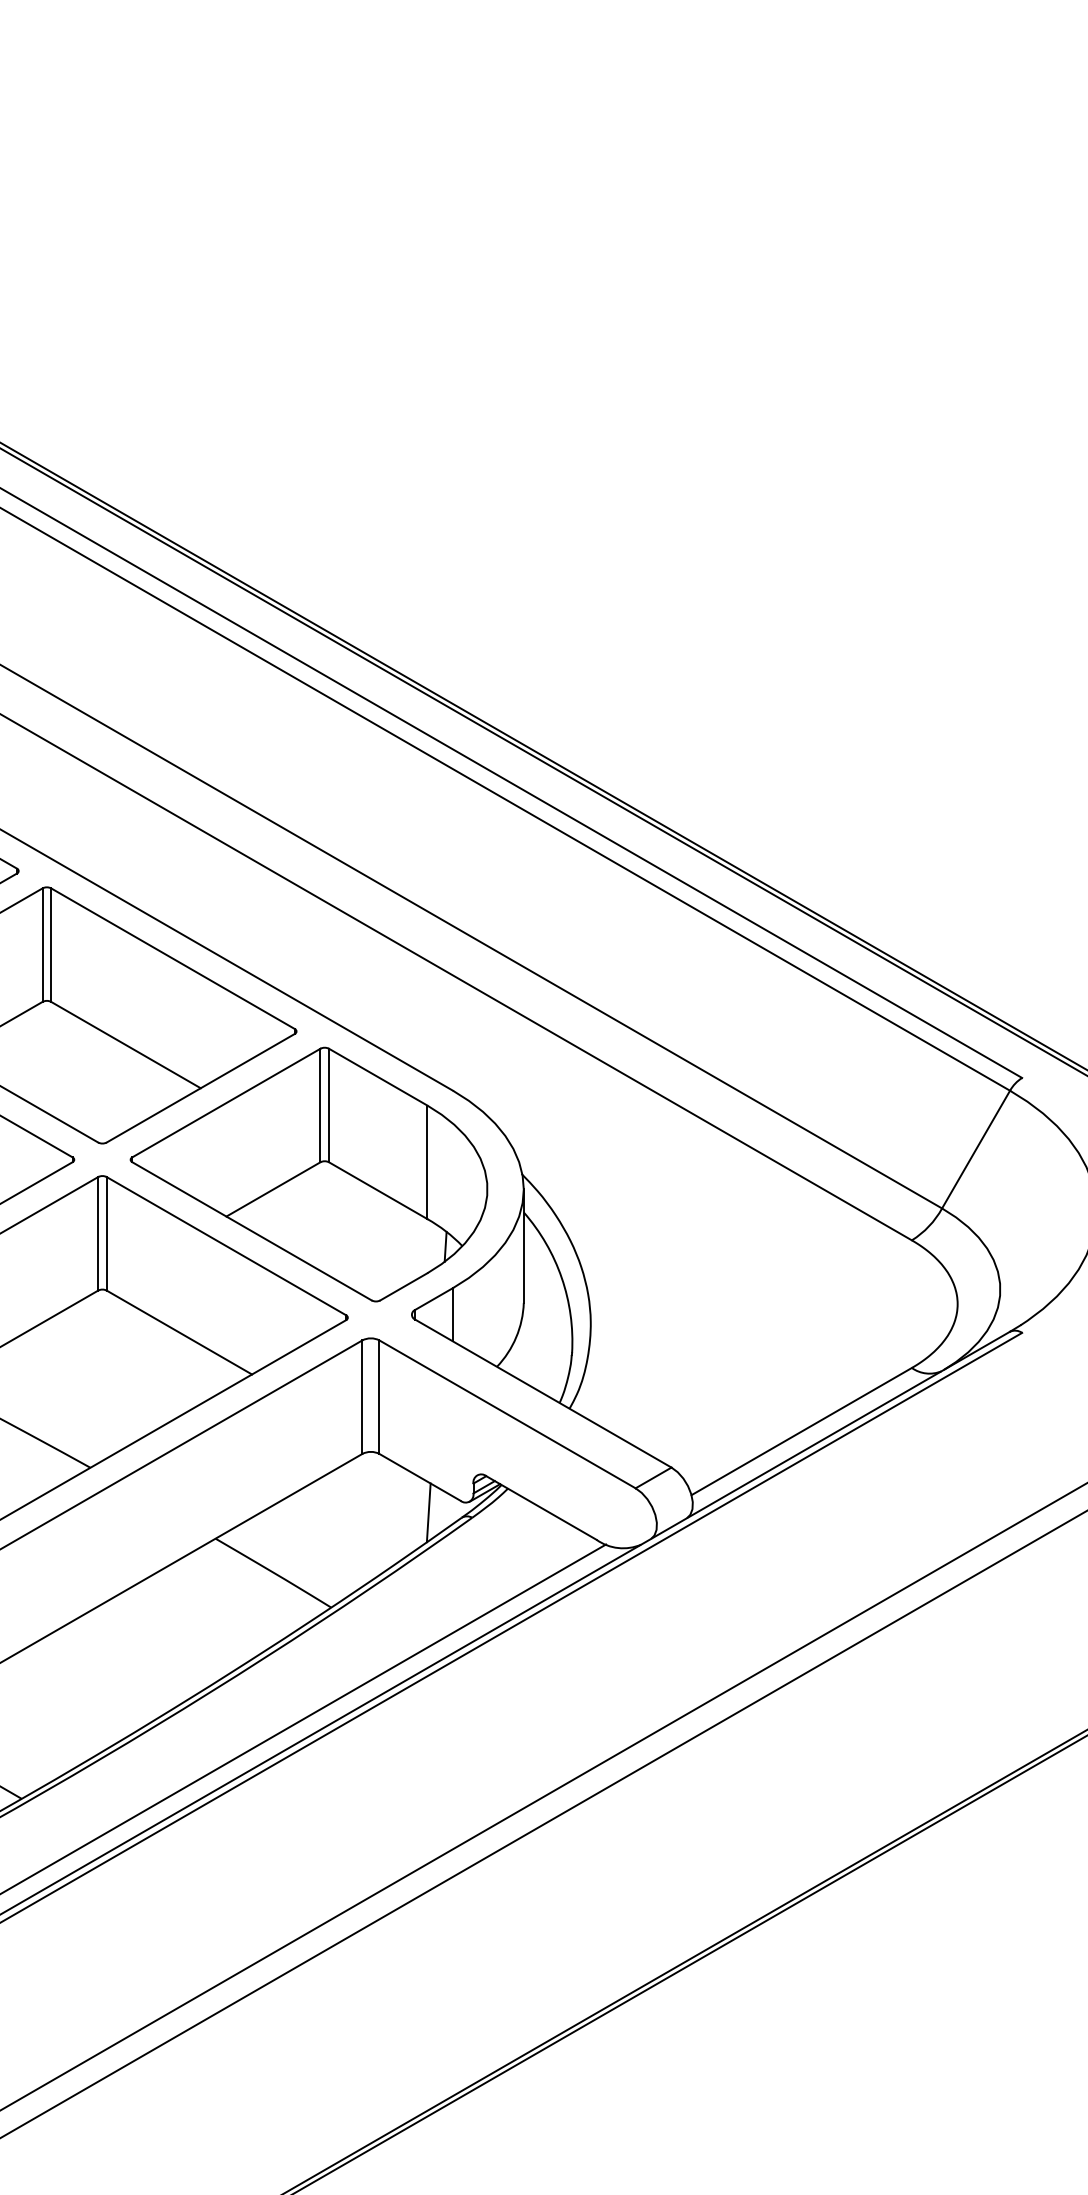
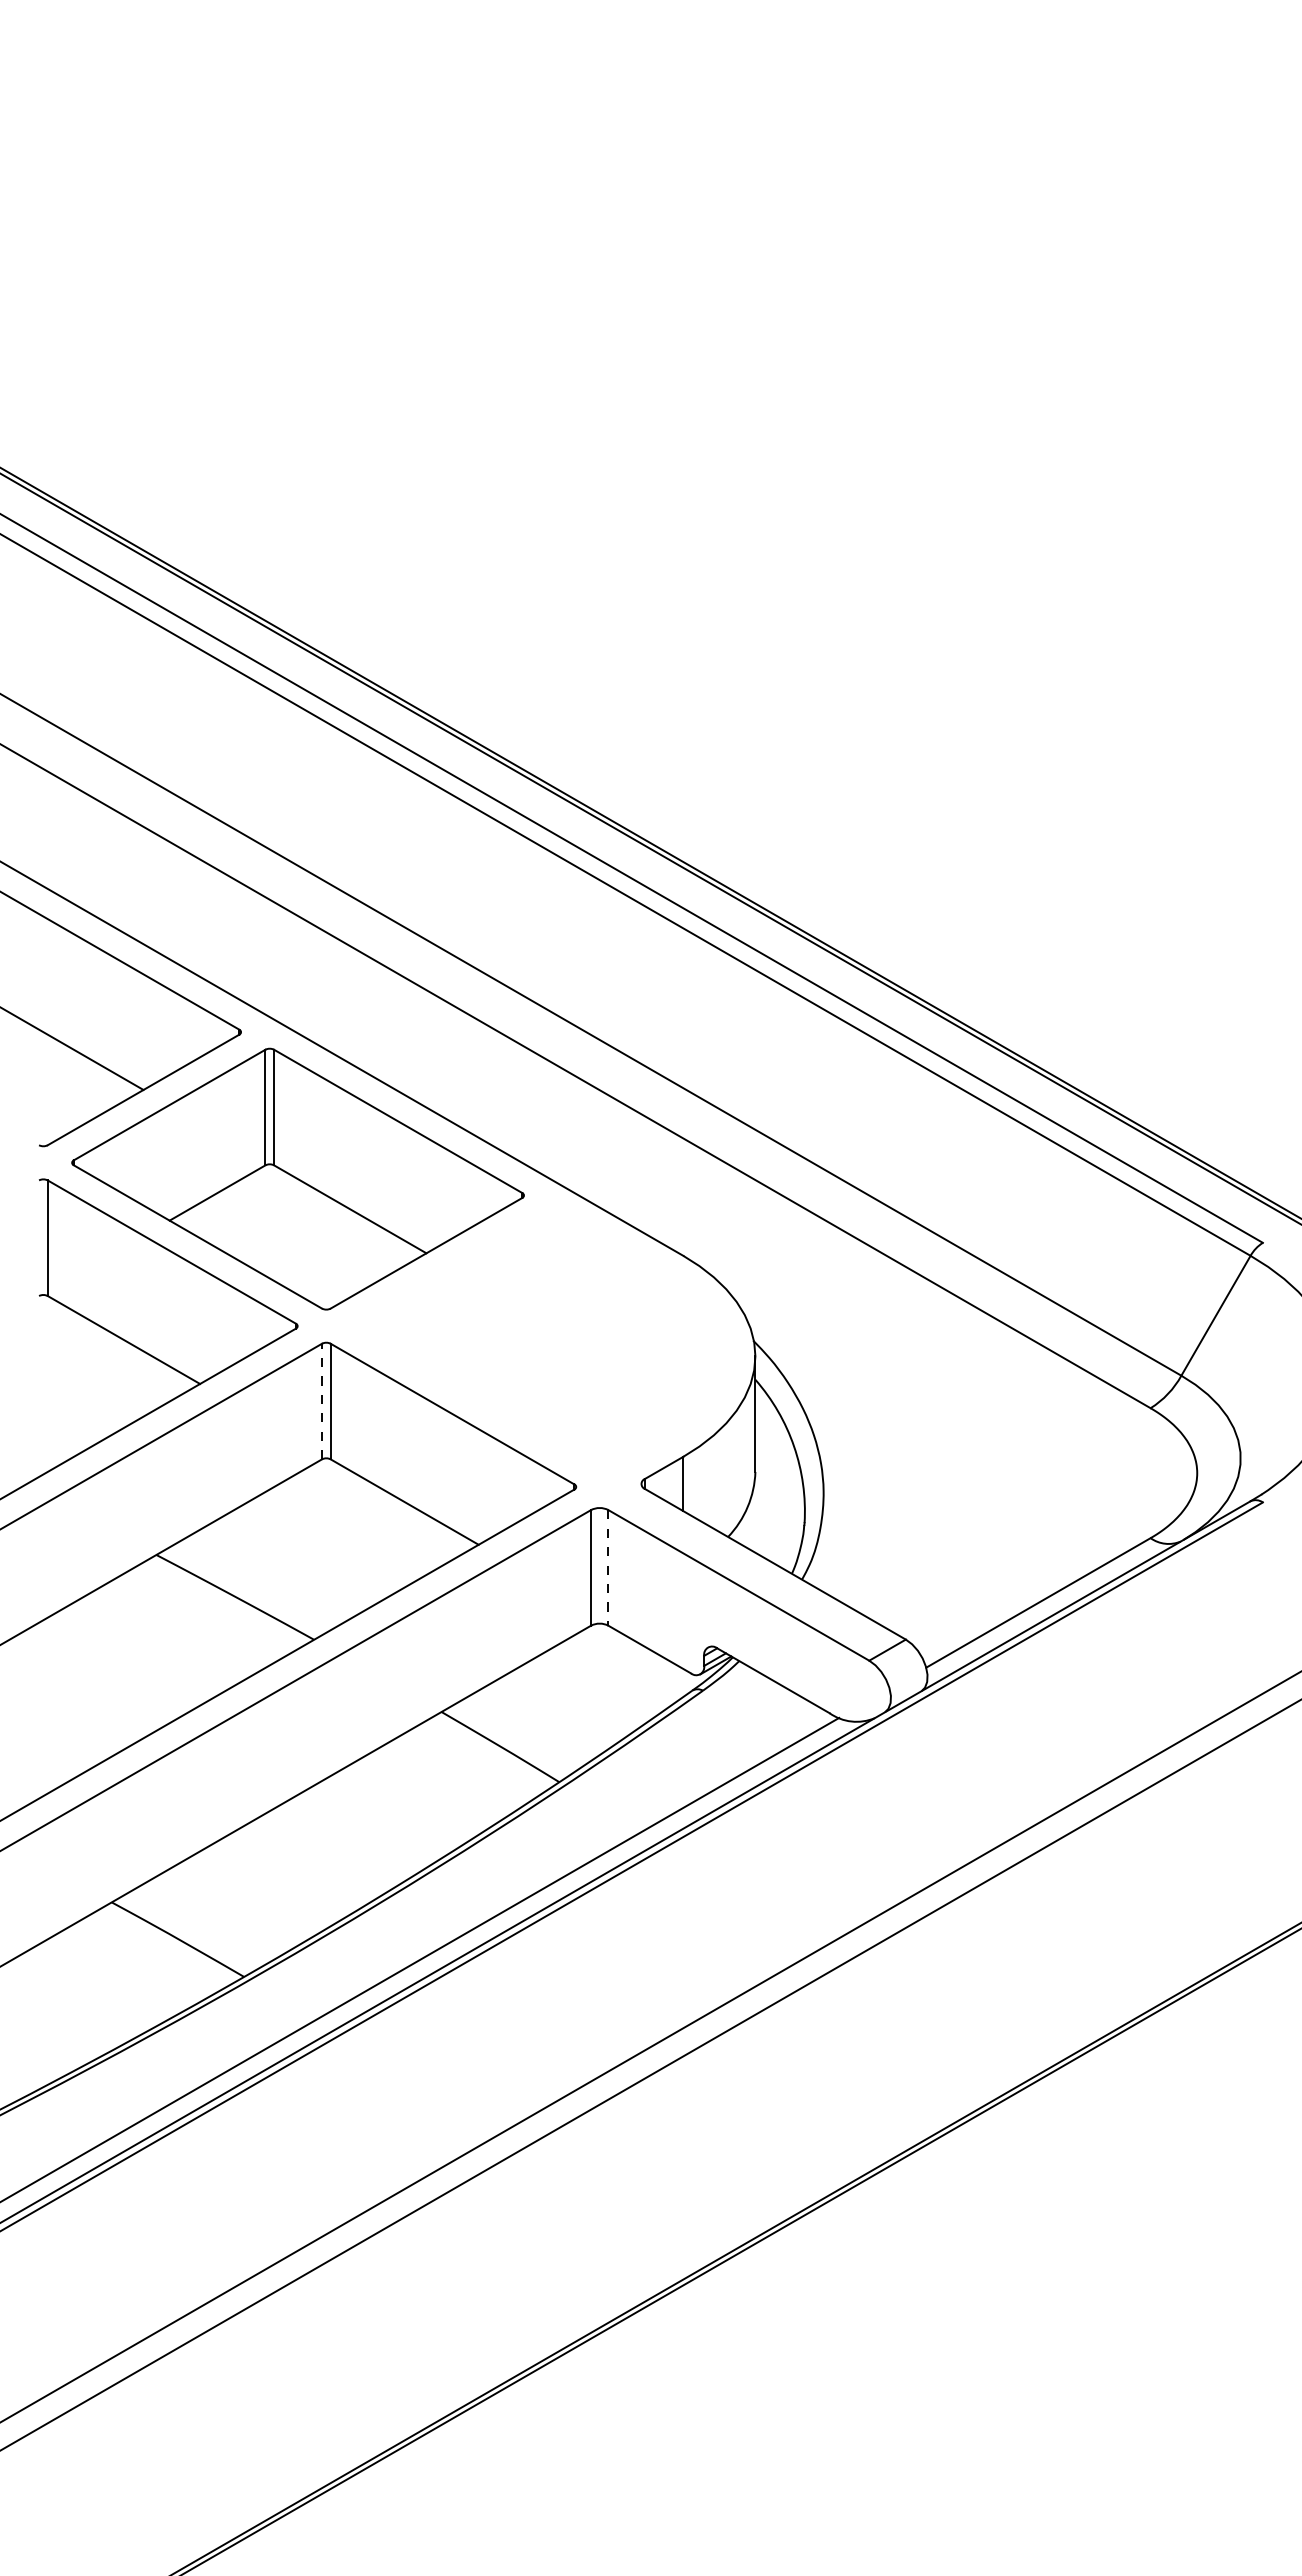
part: (308, 1174) -> (536, 1341), removed
line: (98, 1233) -> (322, 1401), solid -> dashed
line: (379, 1396) -> (608, 1567), solid -> dashed
line: (428, 1512) -> (658, 1685), removed

